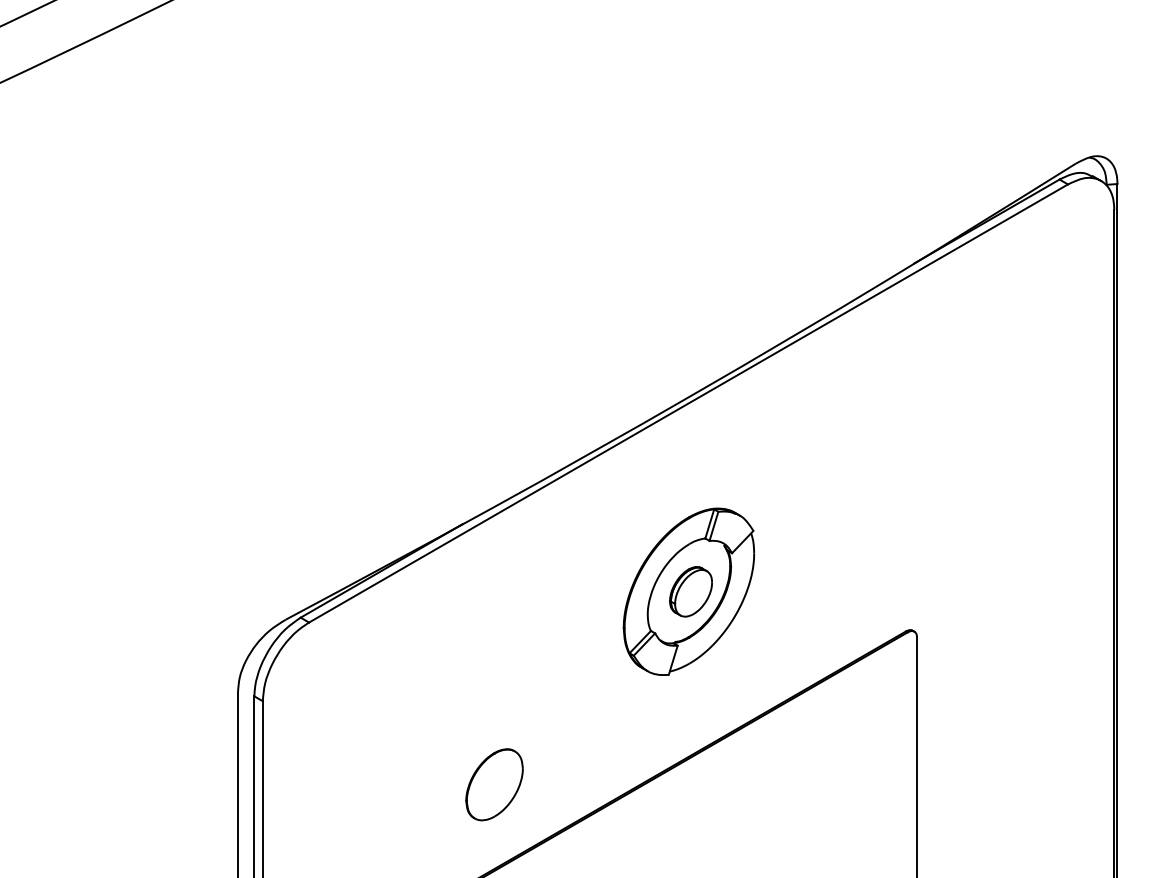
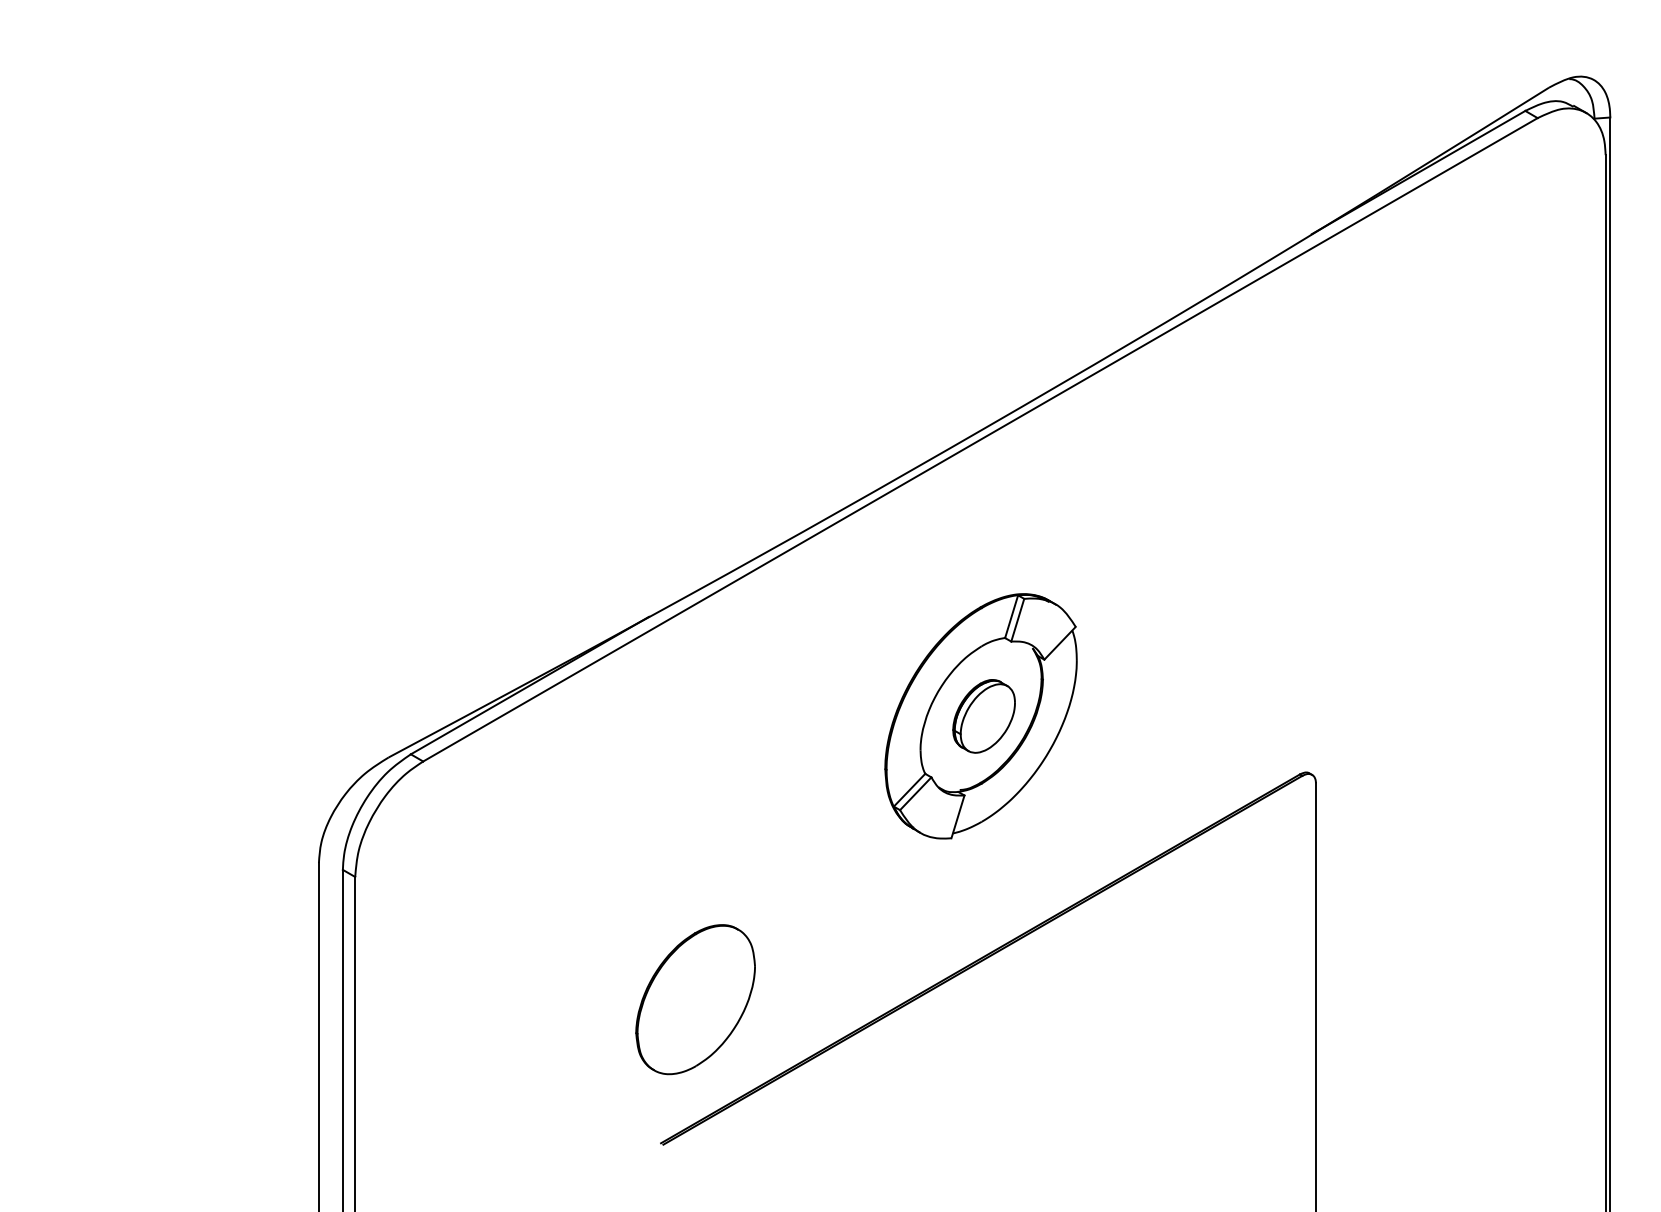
part: (494, 784) -> (695, 999), size x1.43

